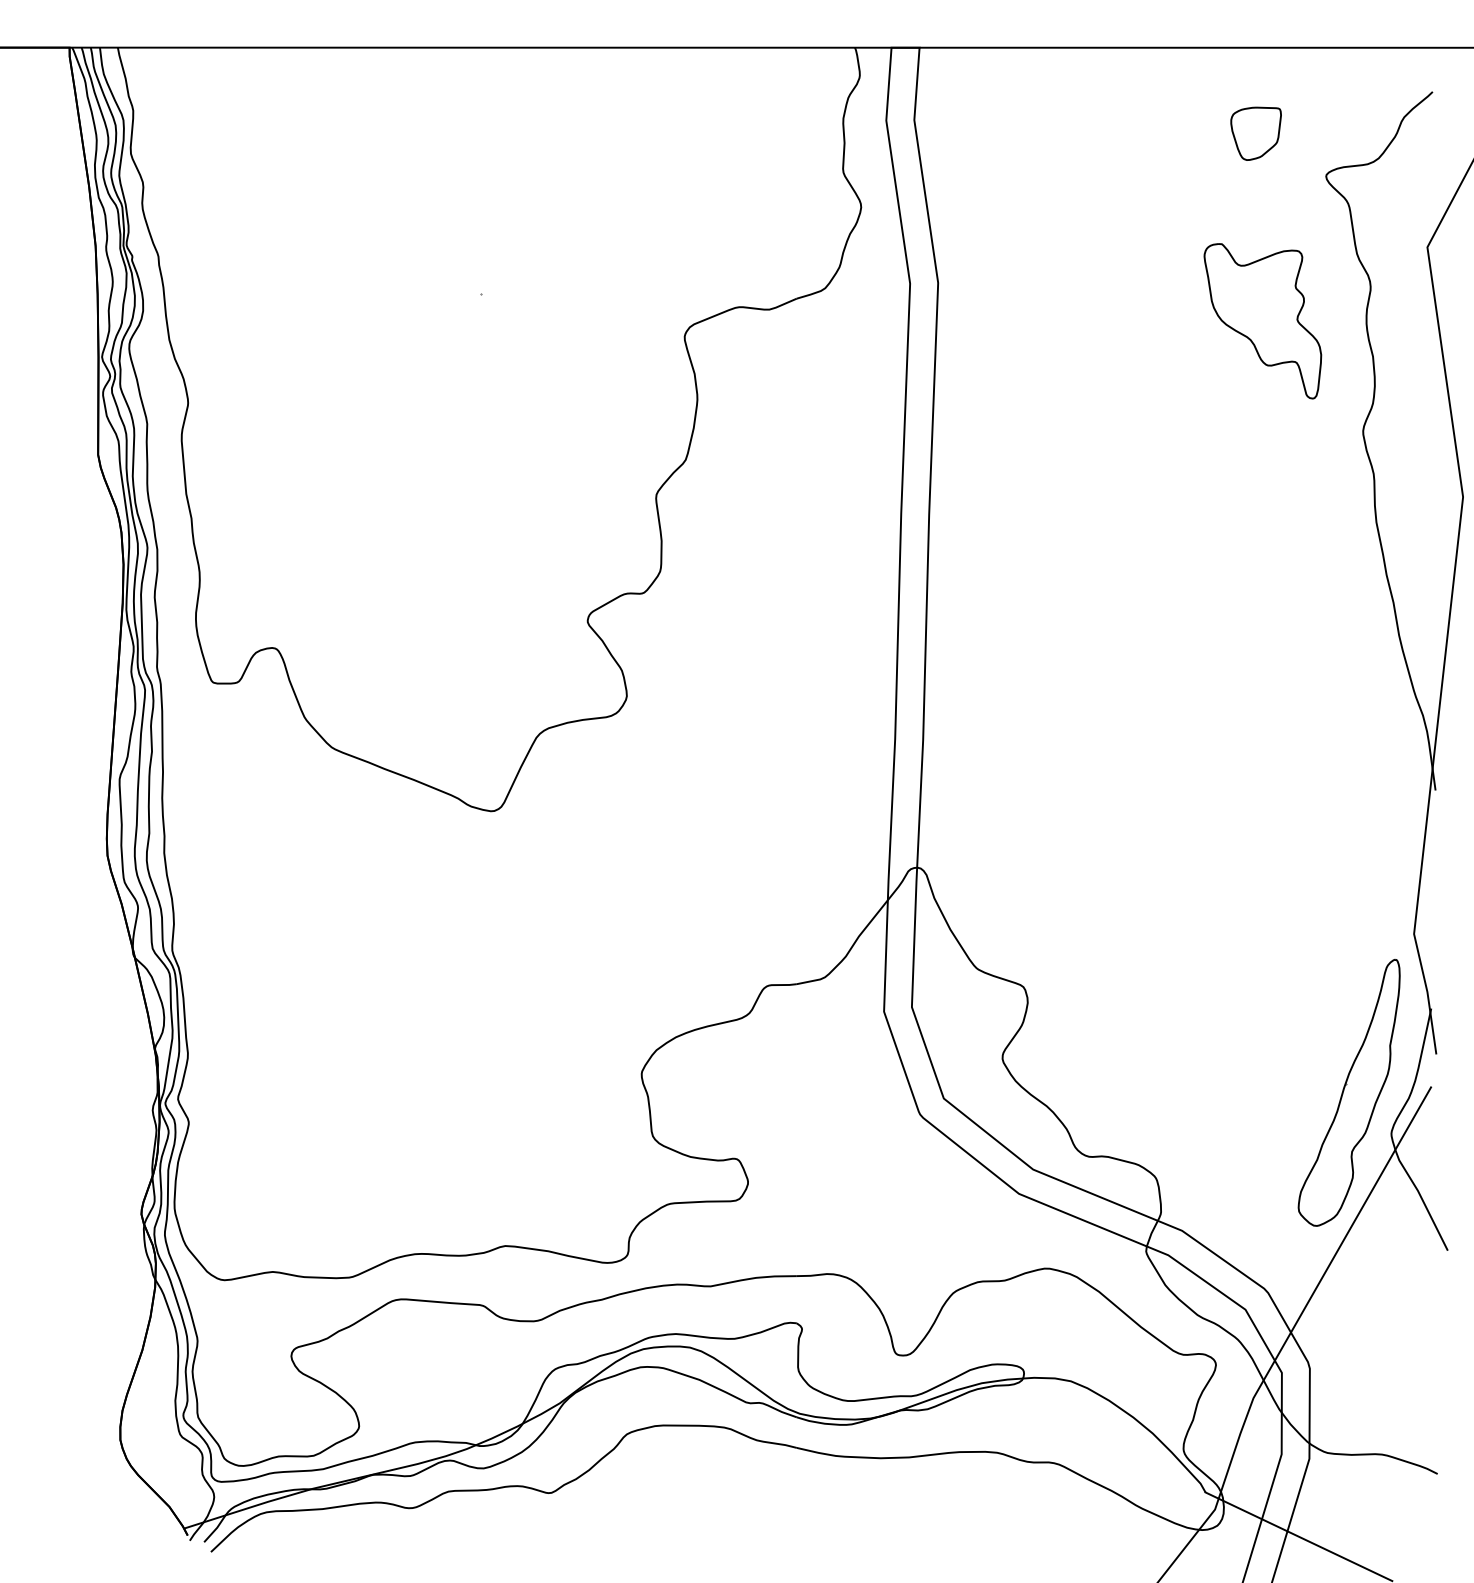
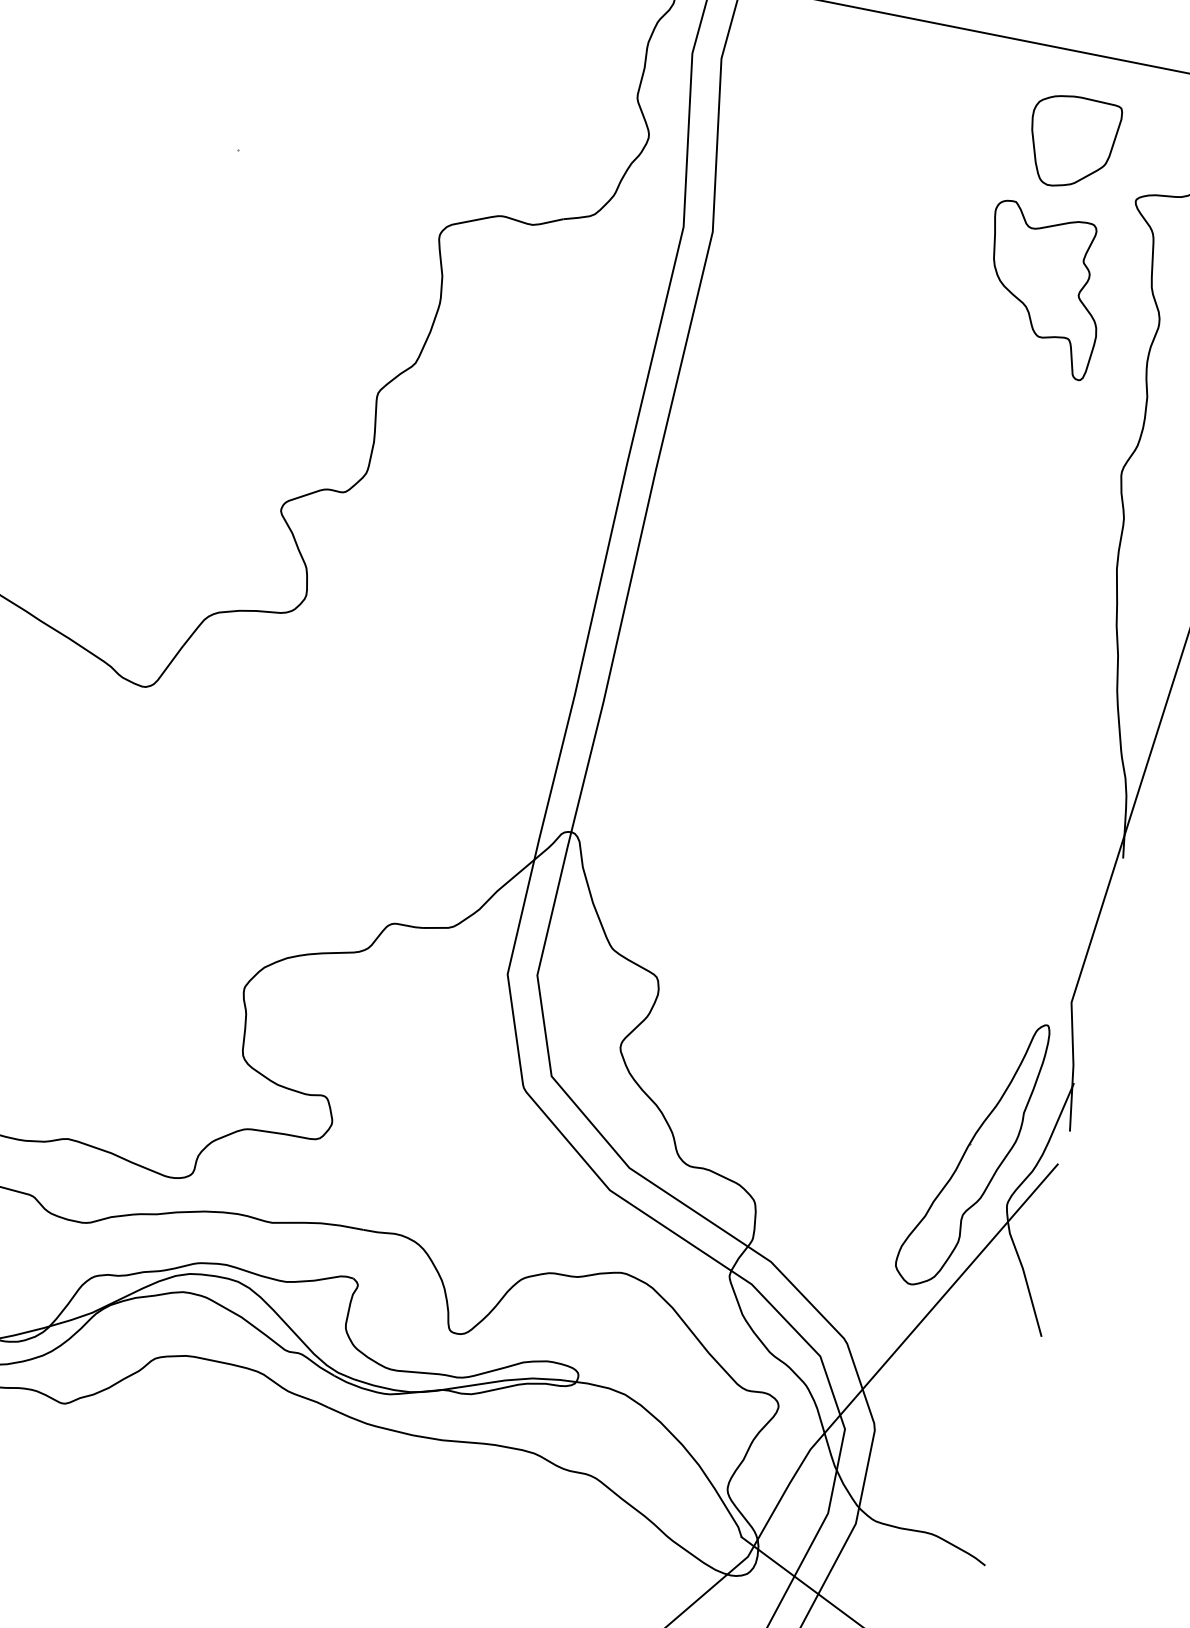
part: (1255, 133) -> (1071, 142), size x1.67
part: (1262, 321) -> (1042, 290), moved

